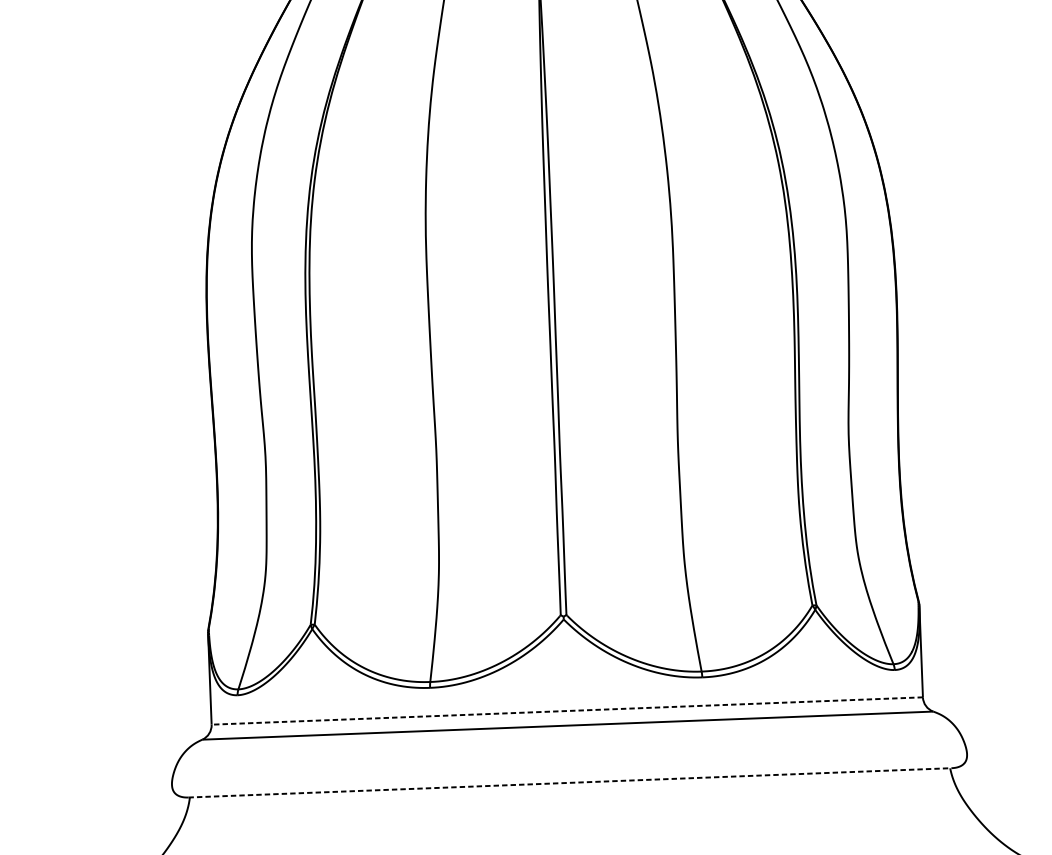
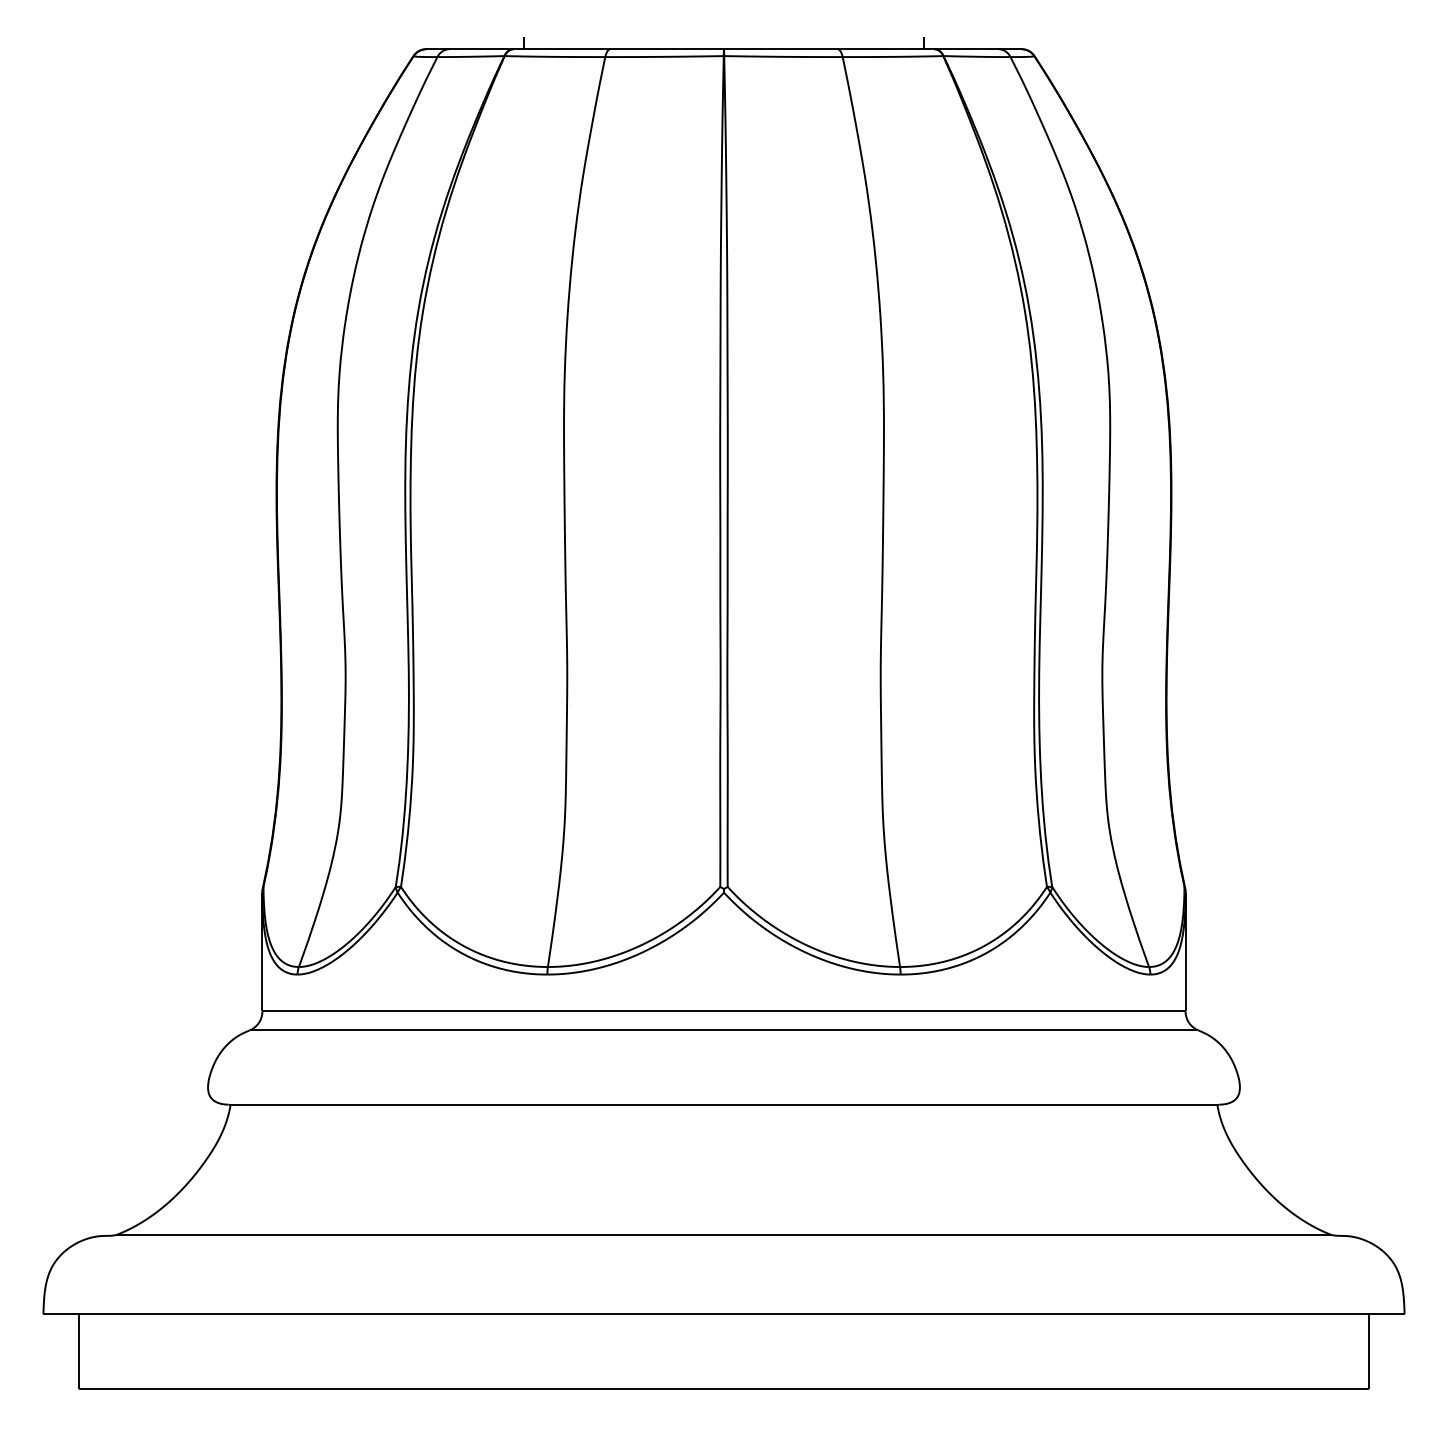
line: (567, 711) -> (724, 1011), dashed -> solid
line: (570, 782) -> (724, 1104), dashed -> solid

